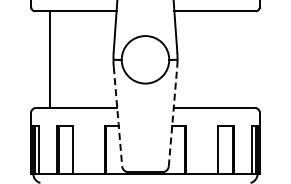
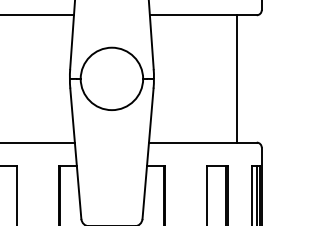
line: (240, 59) -> (236, 78), added
line: (118, 116) -> (76, 153), dashed -> solid
line: (172, 116) -> (147, 153), dashed -> solid

